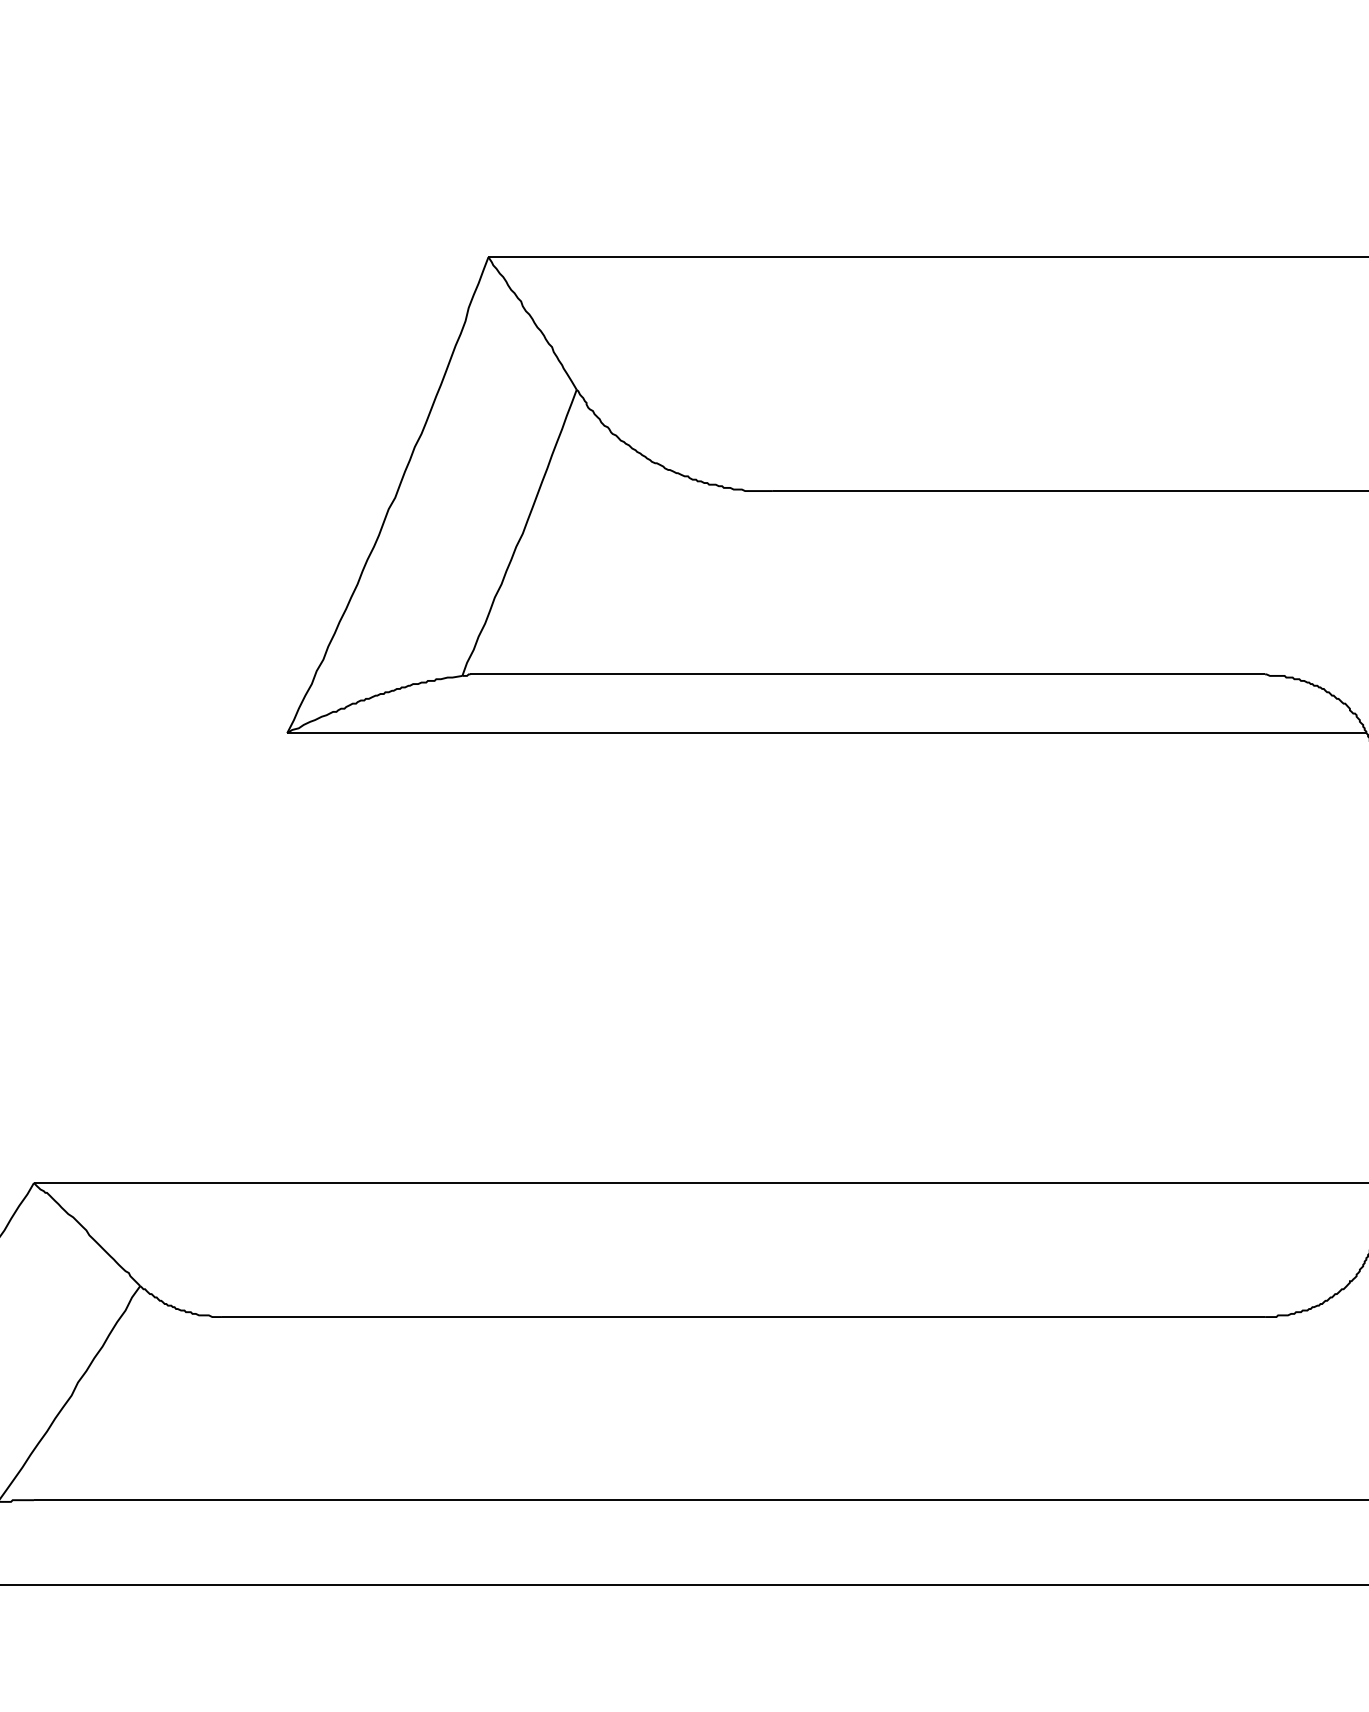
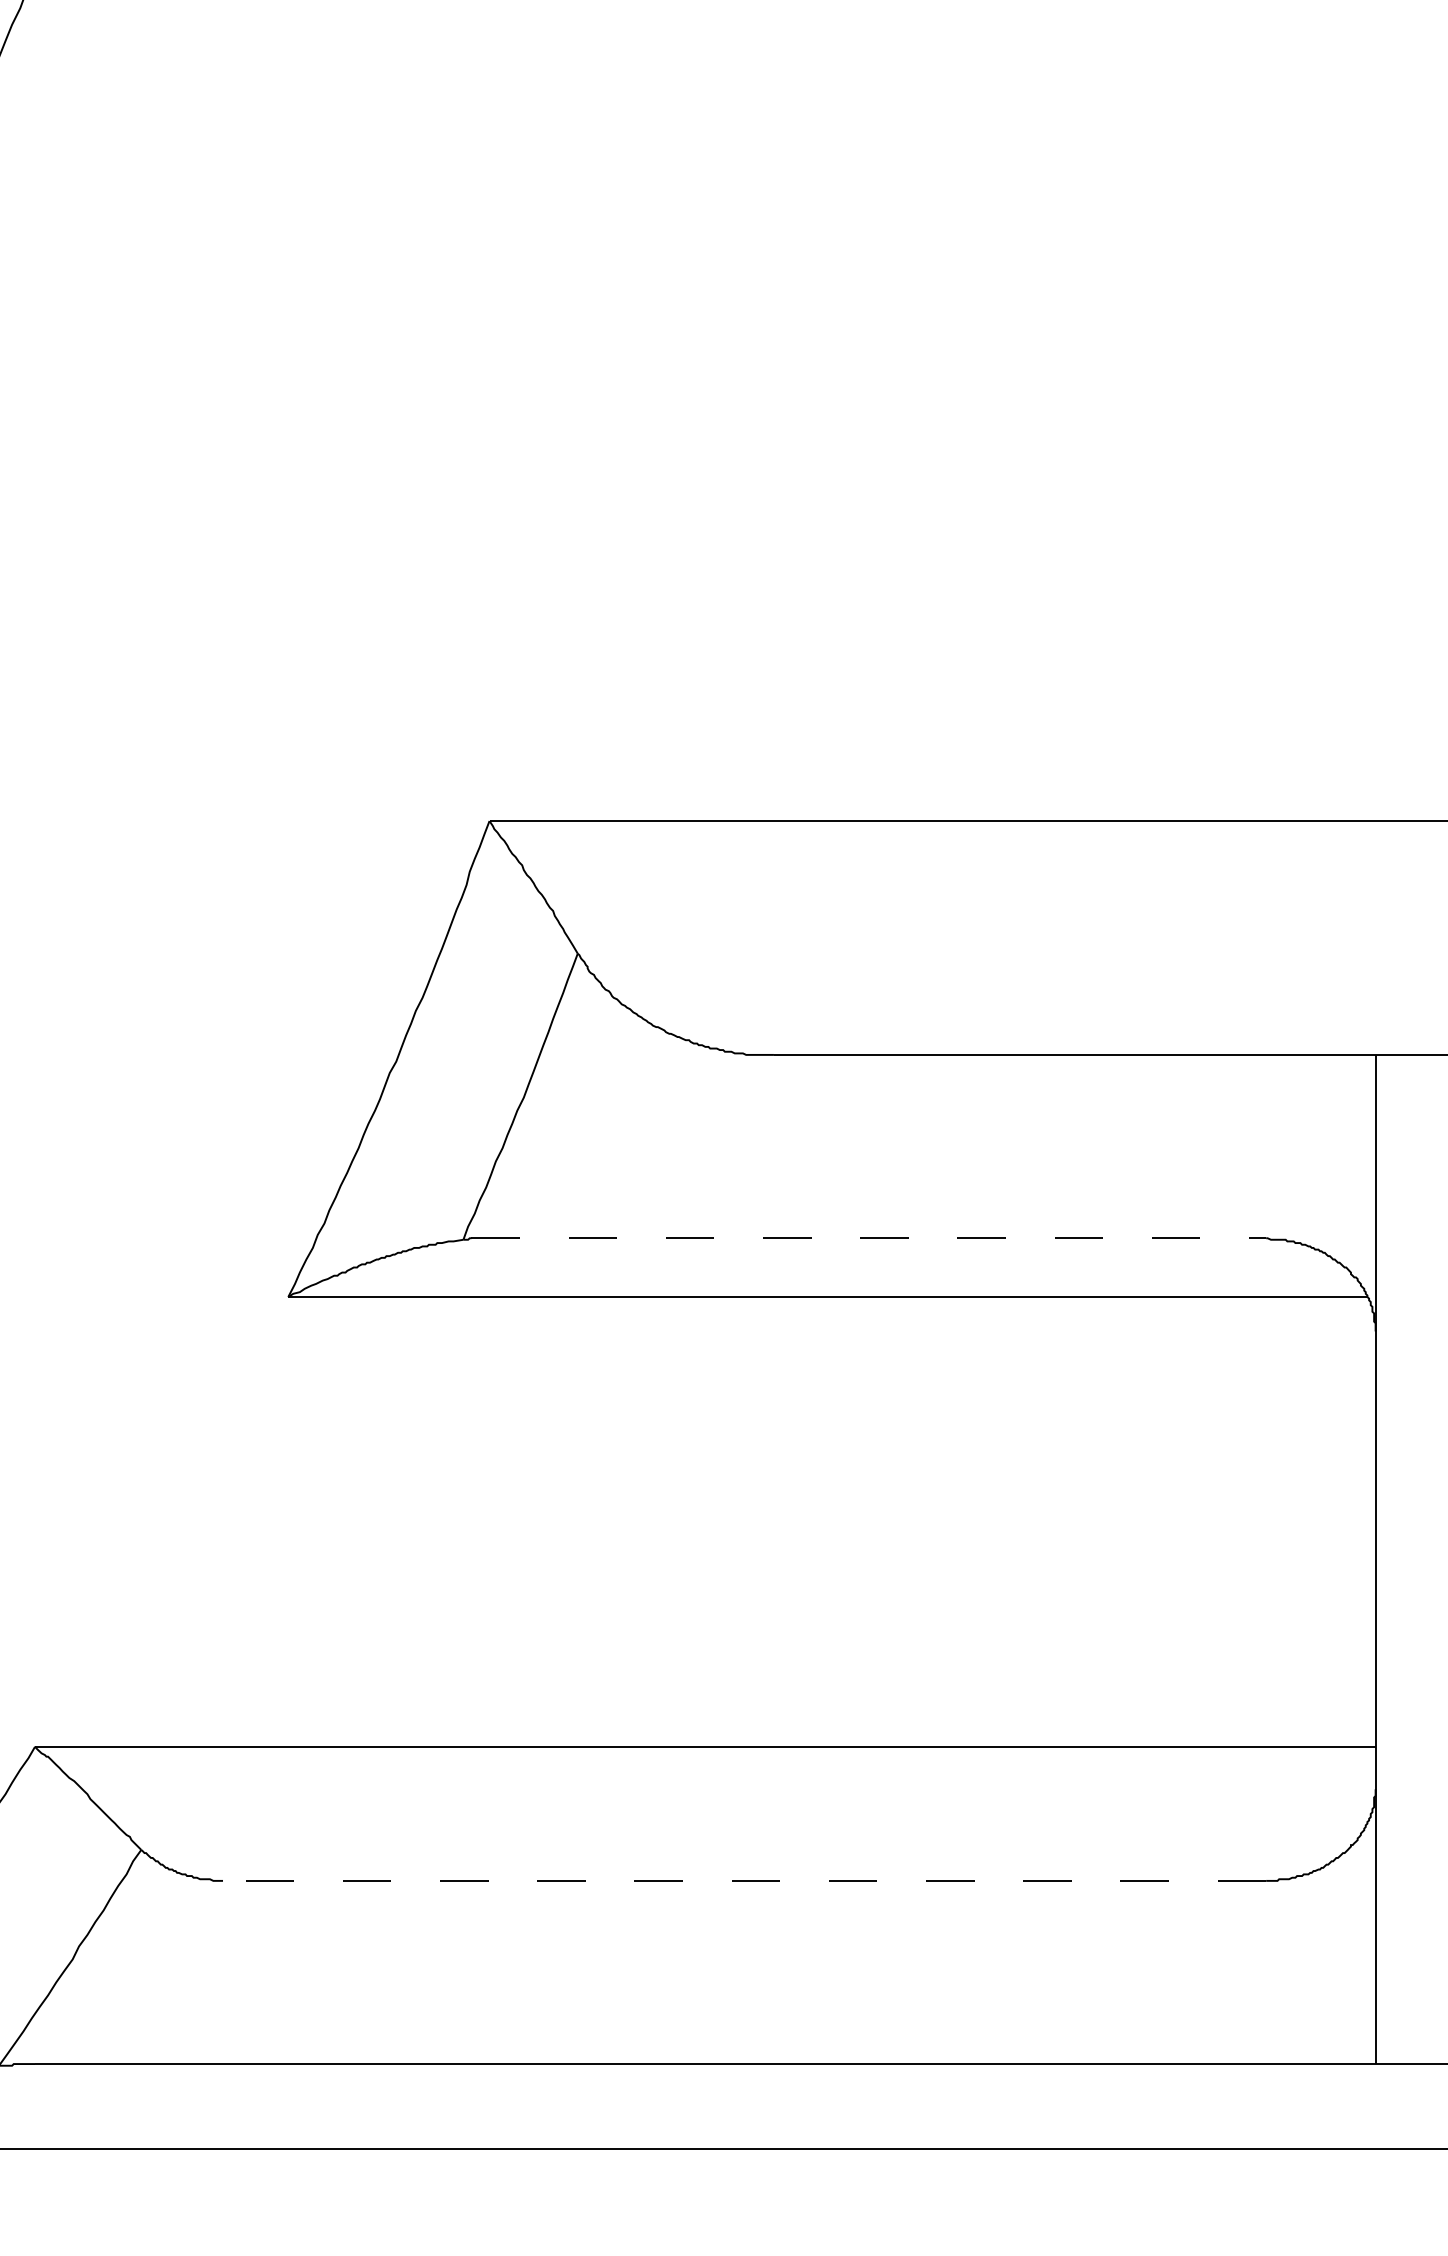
line: (868, 674) -> (869, 1238), solid -> dashed
line: (743, 1316) -> (744, 1880), solid -> dashed

